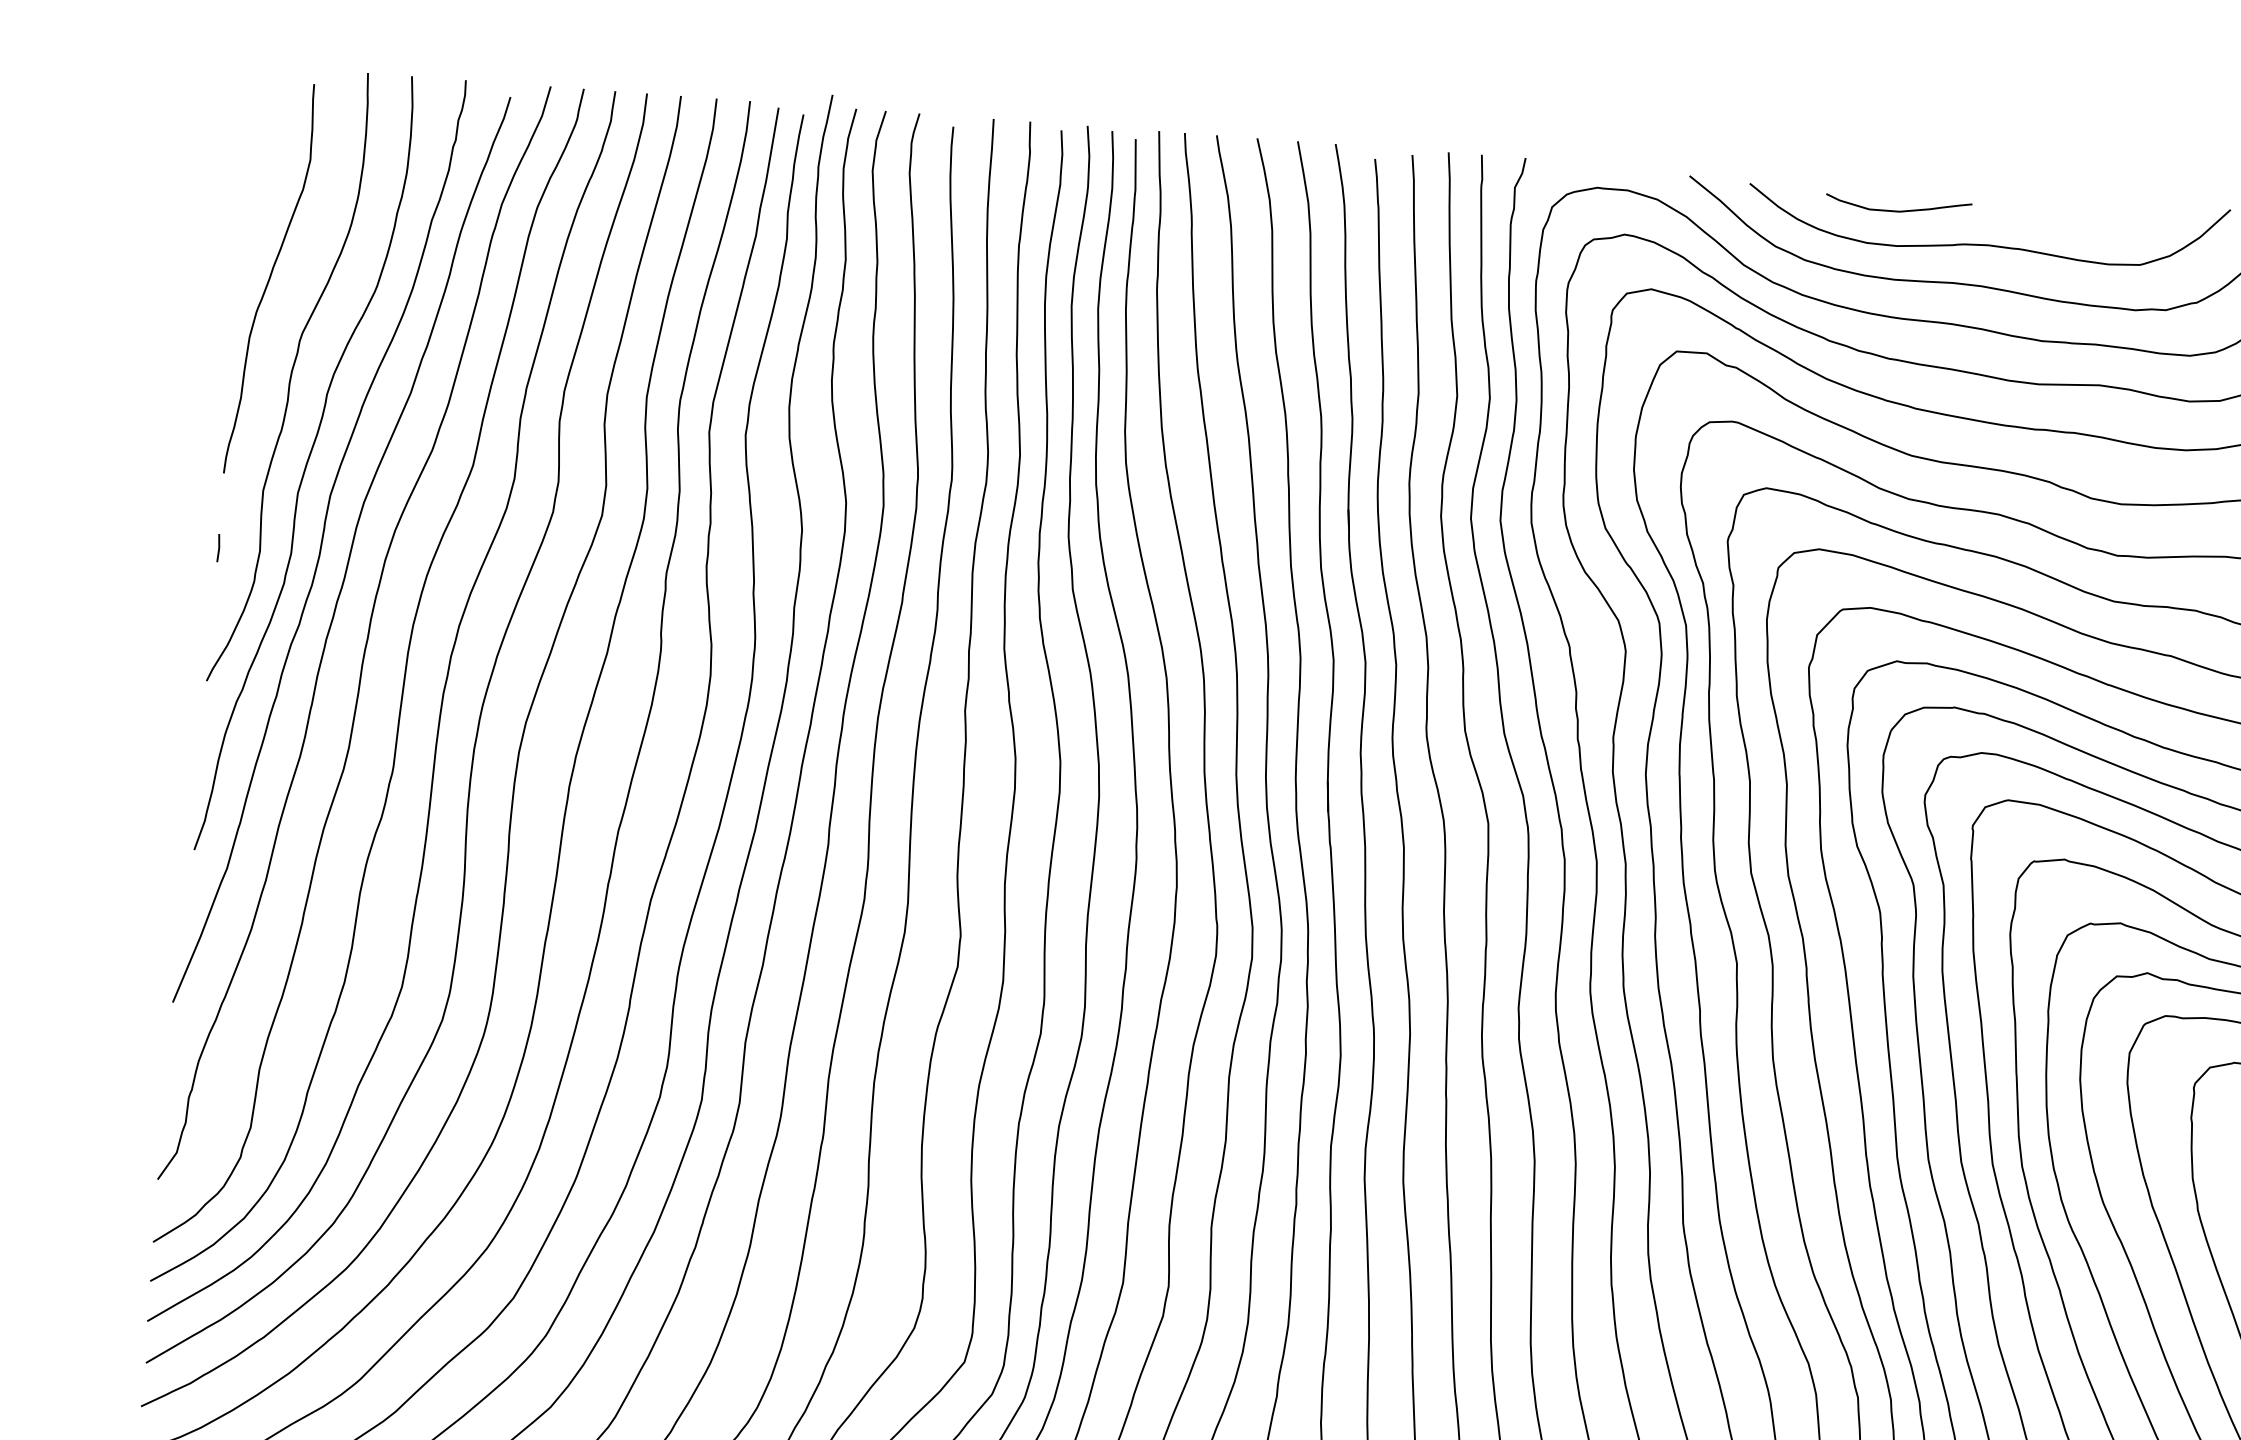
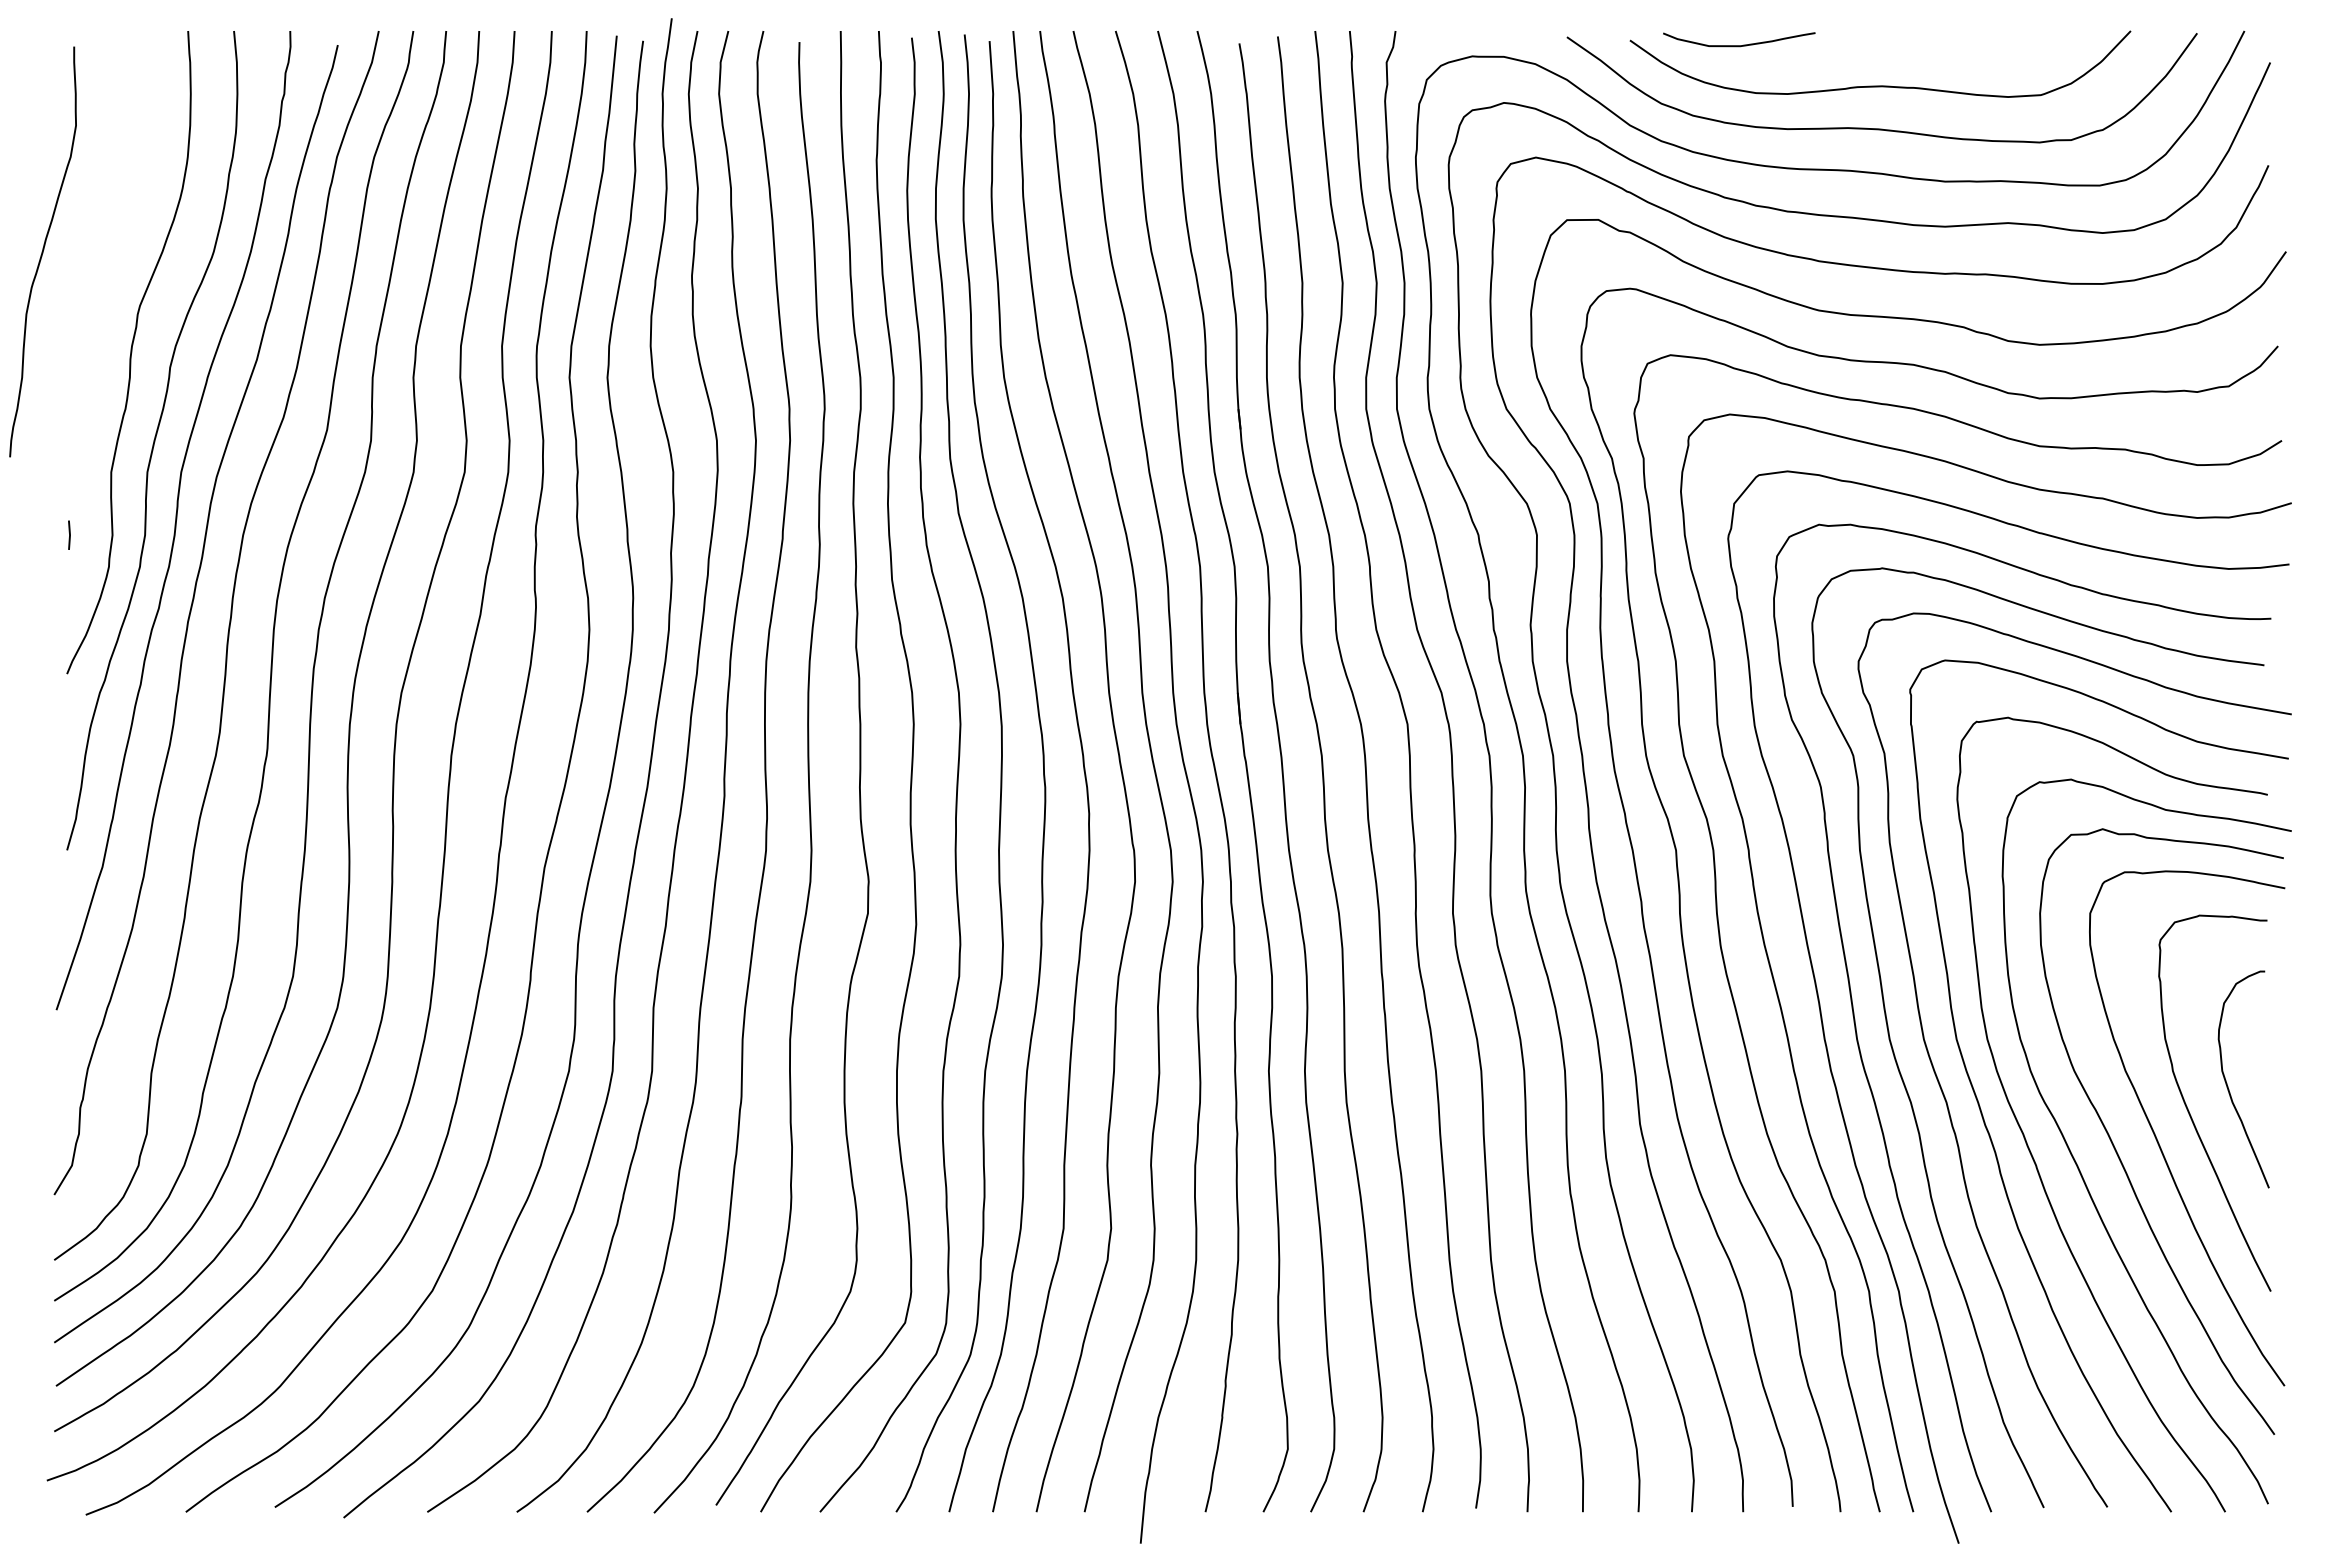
curve: (1898, 210) -> (1739, 45), moved
curve: (269, 278) -> (42, 251), moved

